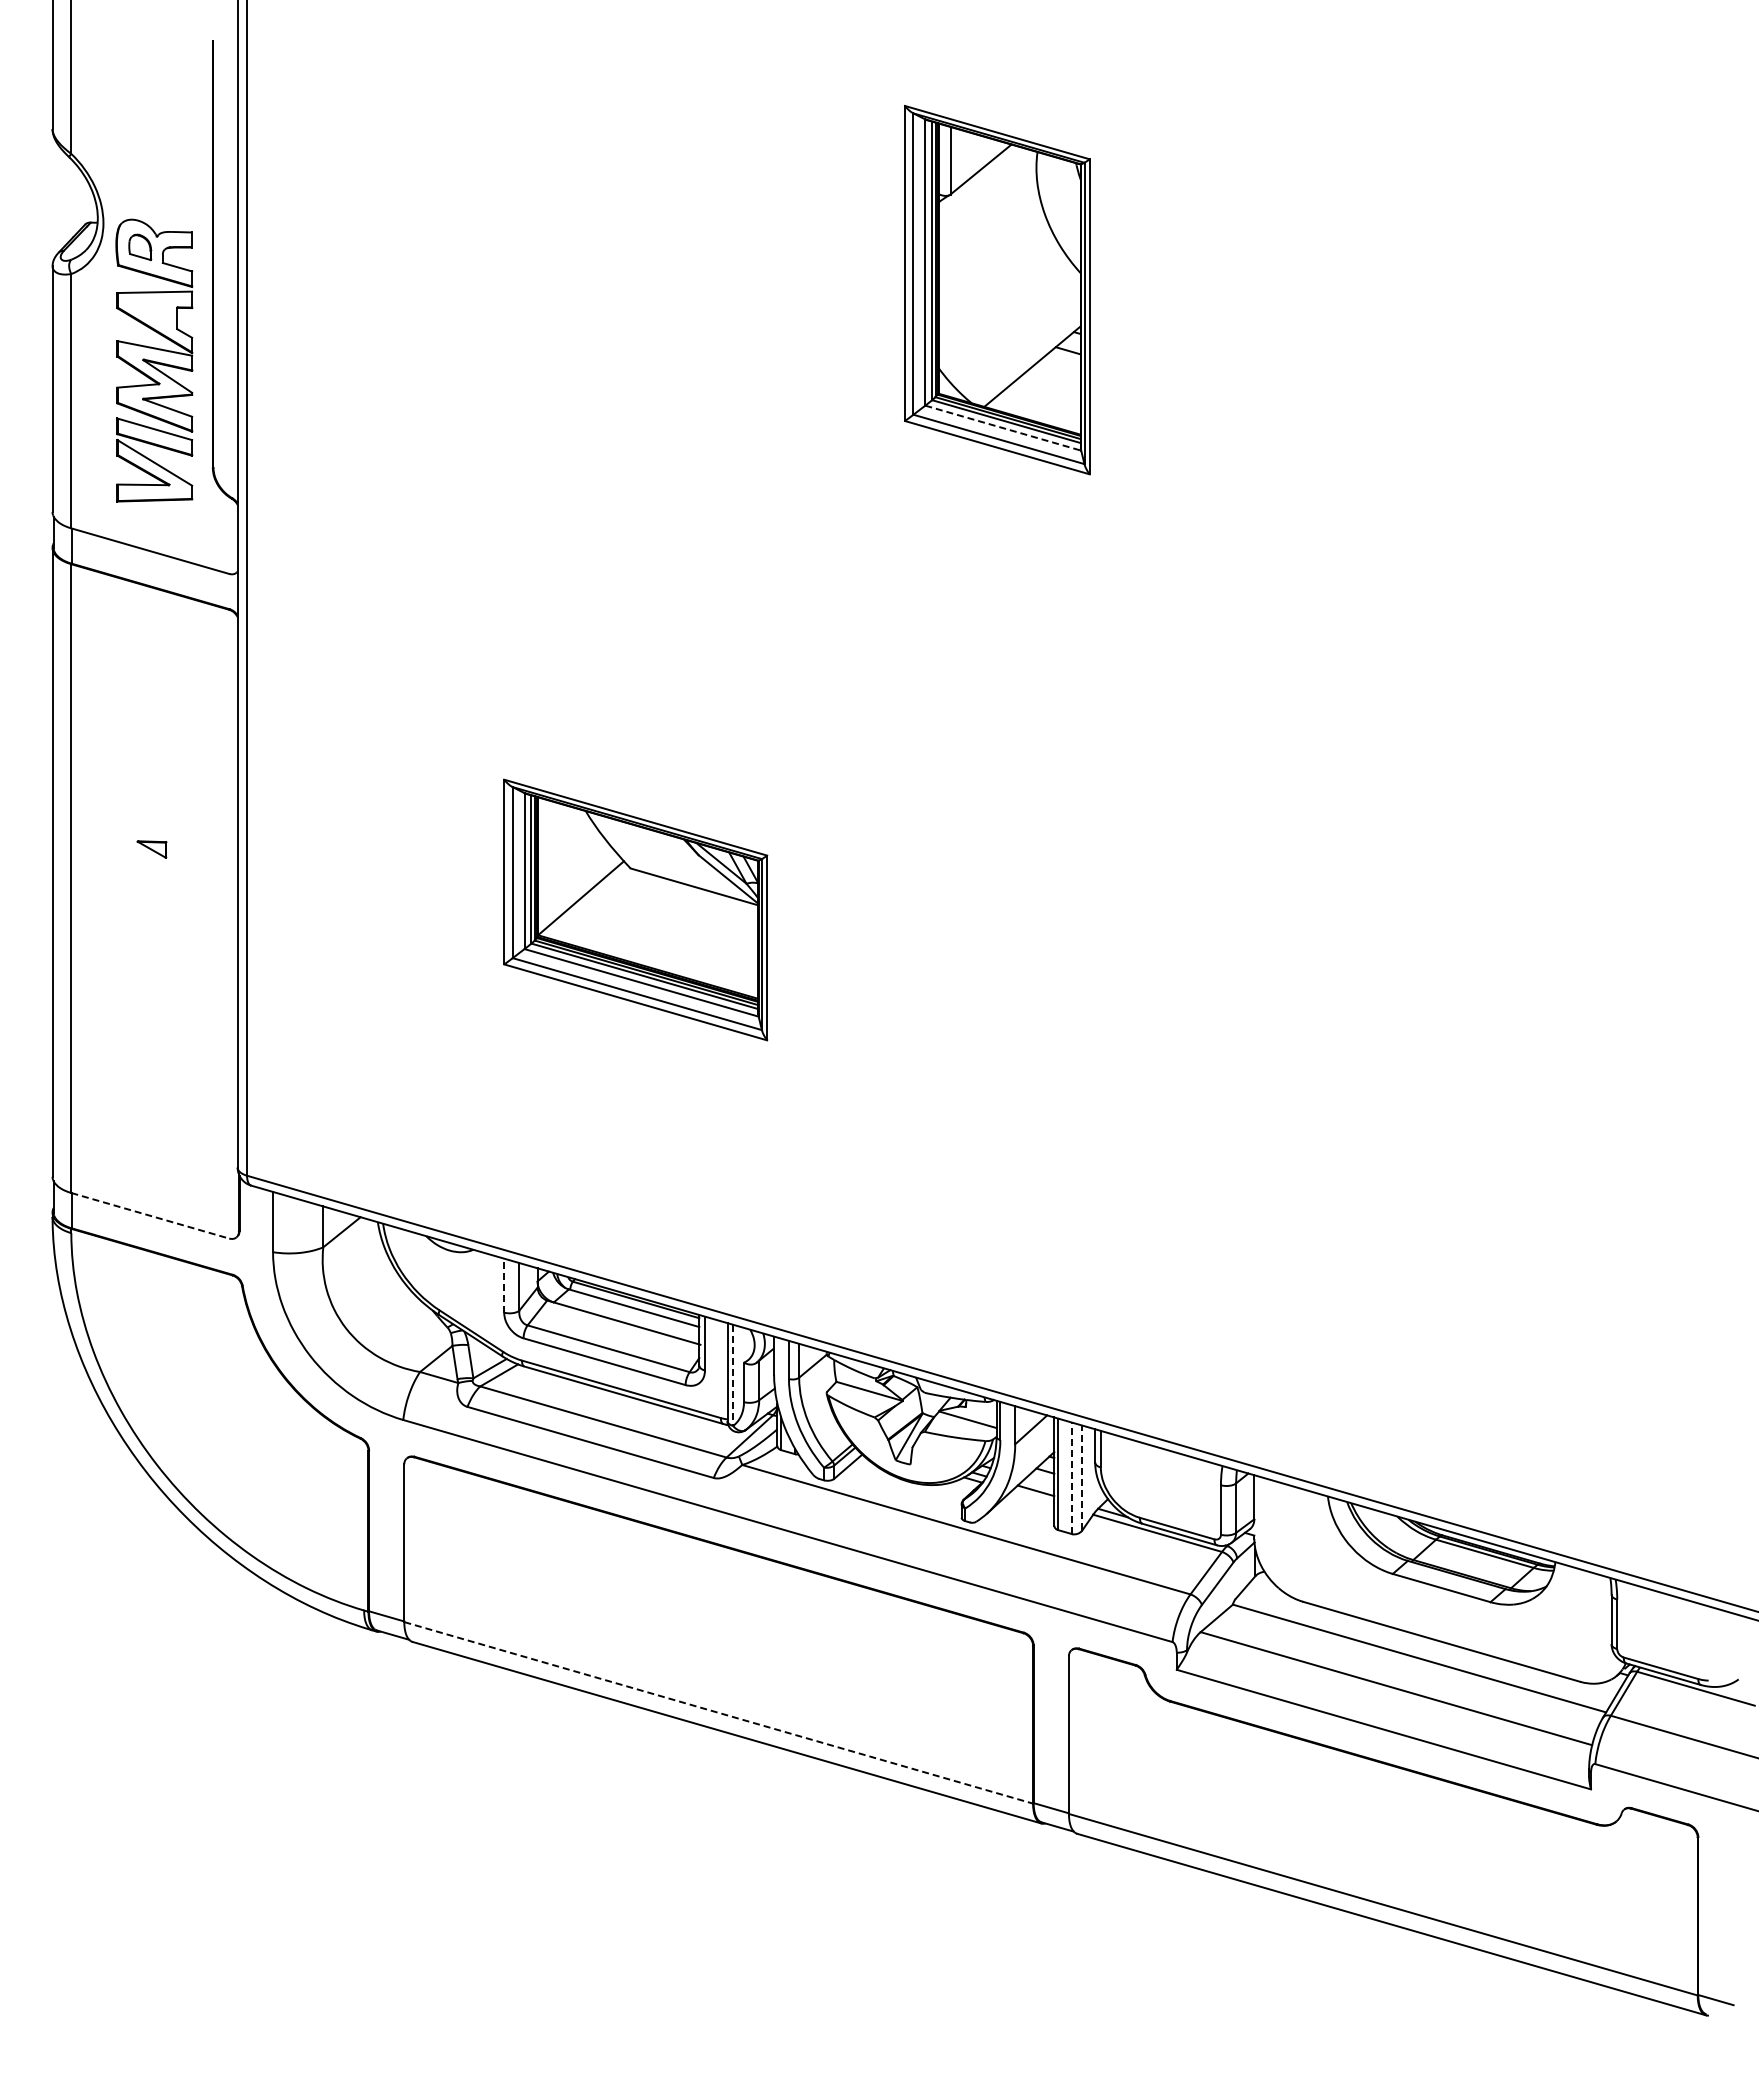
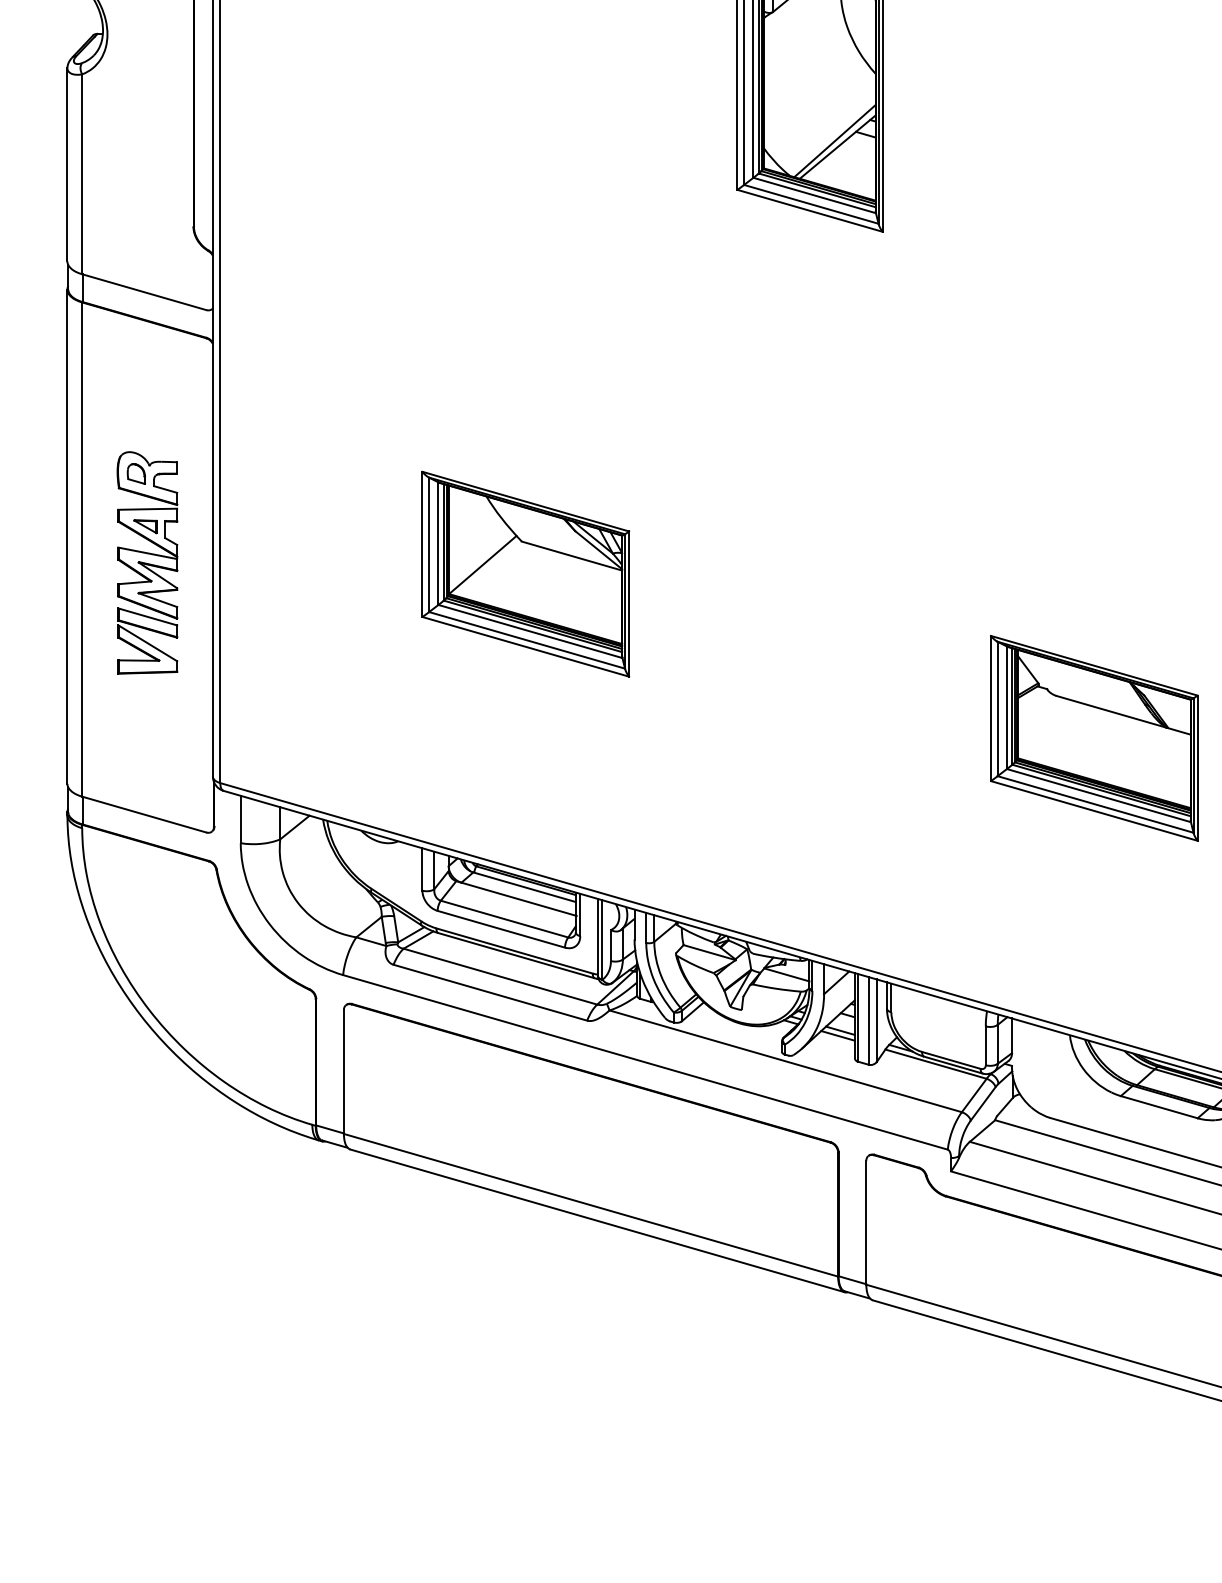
line: (1028, 358) -> (834, 140), added
part: (154, 360) -> (147, 562), moved
line: (1003, 428) -> (814, 195), dashed -> solid
part: (1358, 1118) -> (1093, 738), added
line: (150, 1215) -> (144, 814), dashed -> solid
line: (504, 1285) -> (422, 869), dashed -> solid
line: (733, 1375) -> (602, 940), dashed -> solid
line: (1082, 1477) -> (876, 1020), dashed -> solid
line: (1072, 1478) -> (869, 1021), dashed -> solid
line: (1032, 1497) -> (837, 1036), added
line: (719, 1713) -> (591, 1205), dashed -> solid

